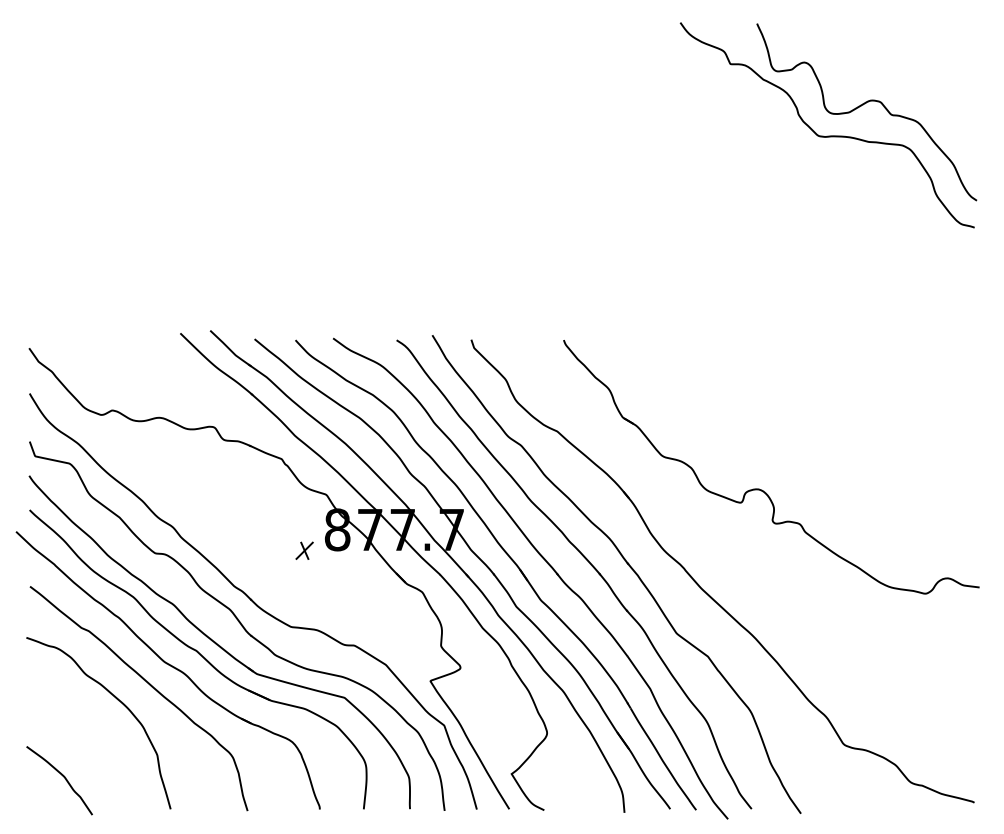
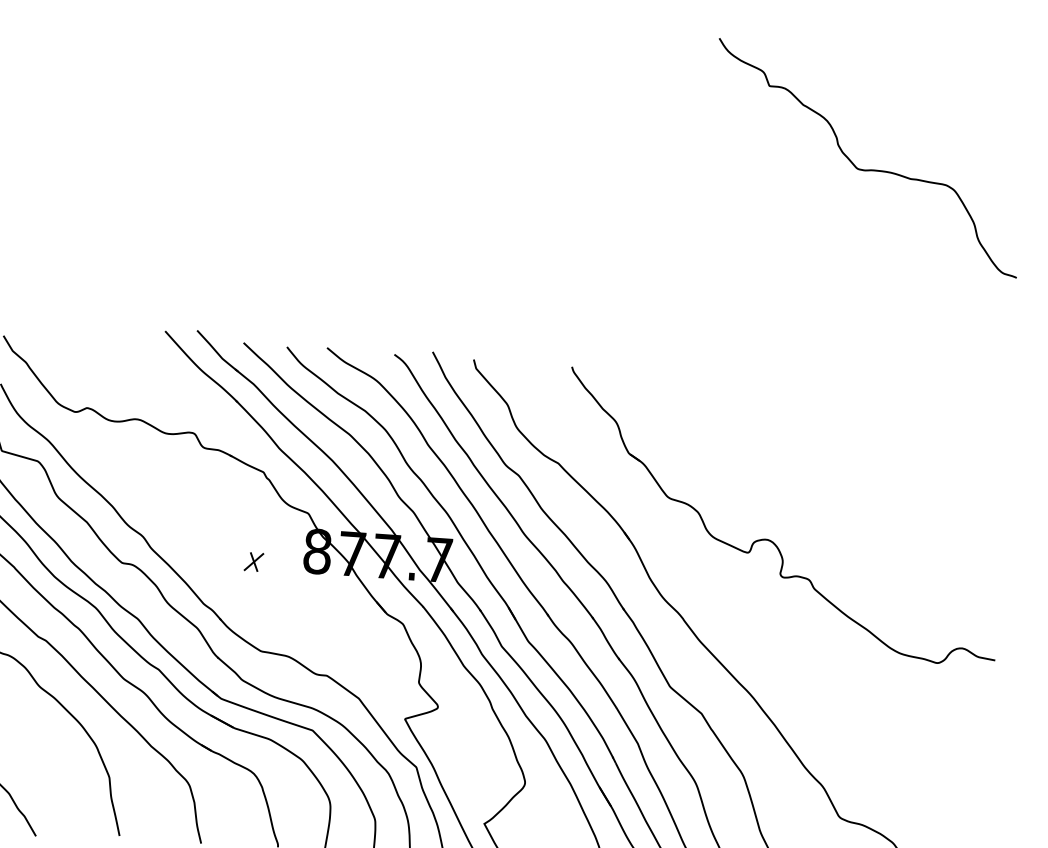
curve: (863, 105) -> (907, 139), removed
part: (304, 550) -> (253, 561), moved

